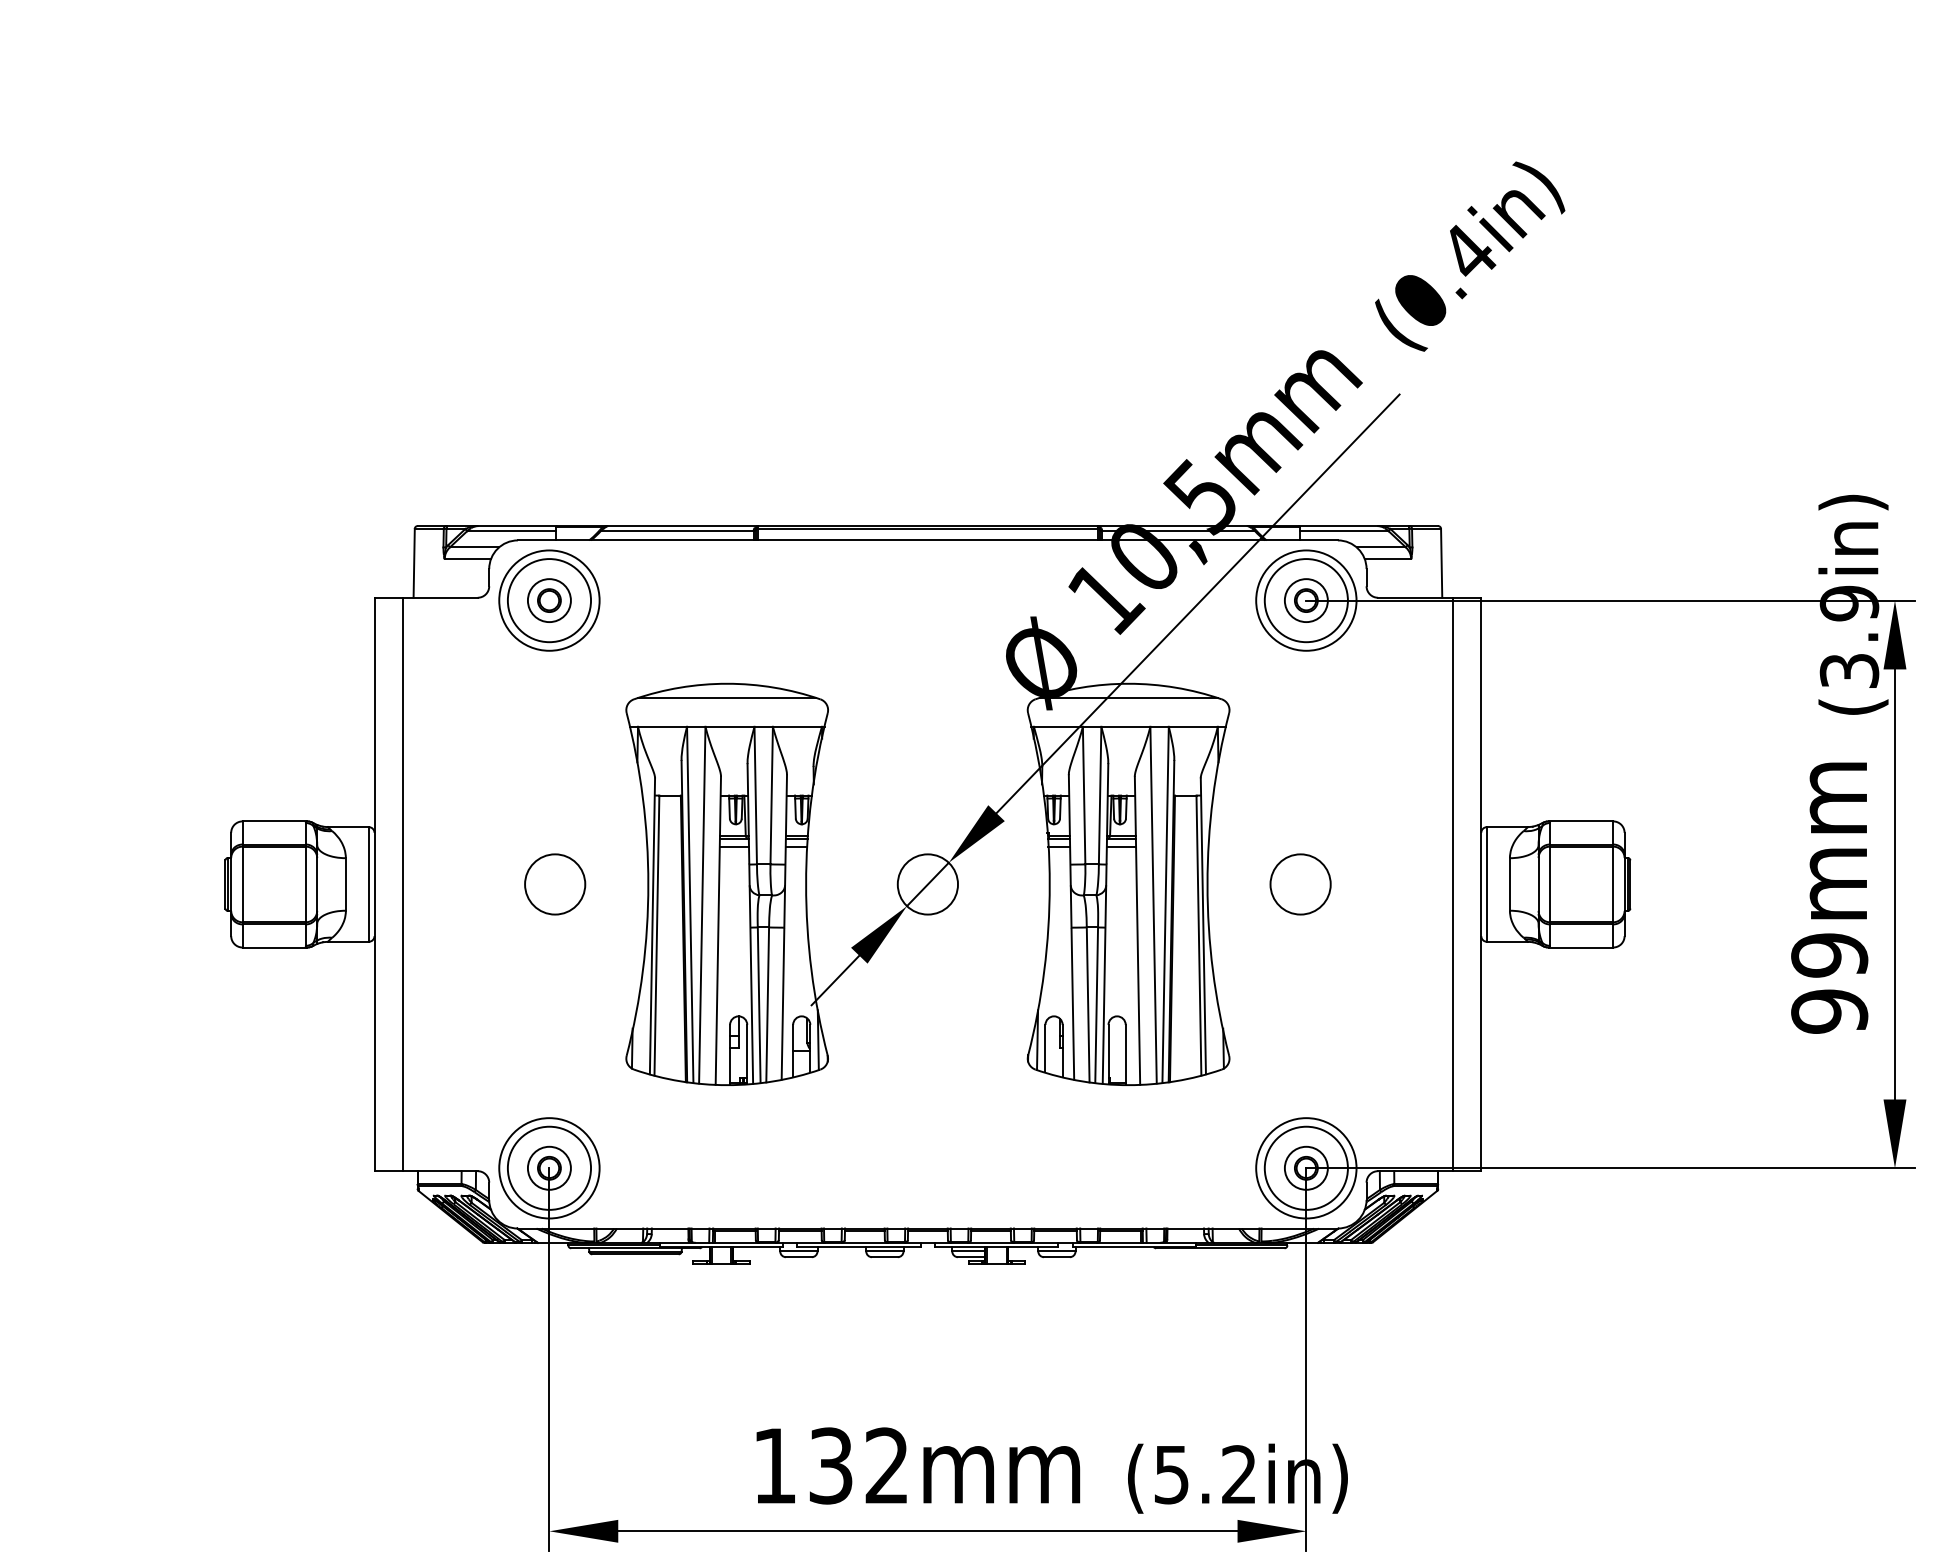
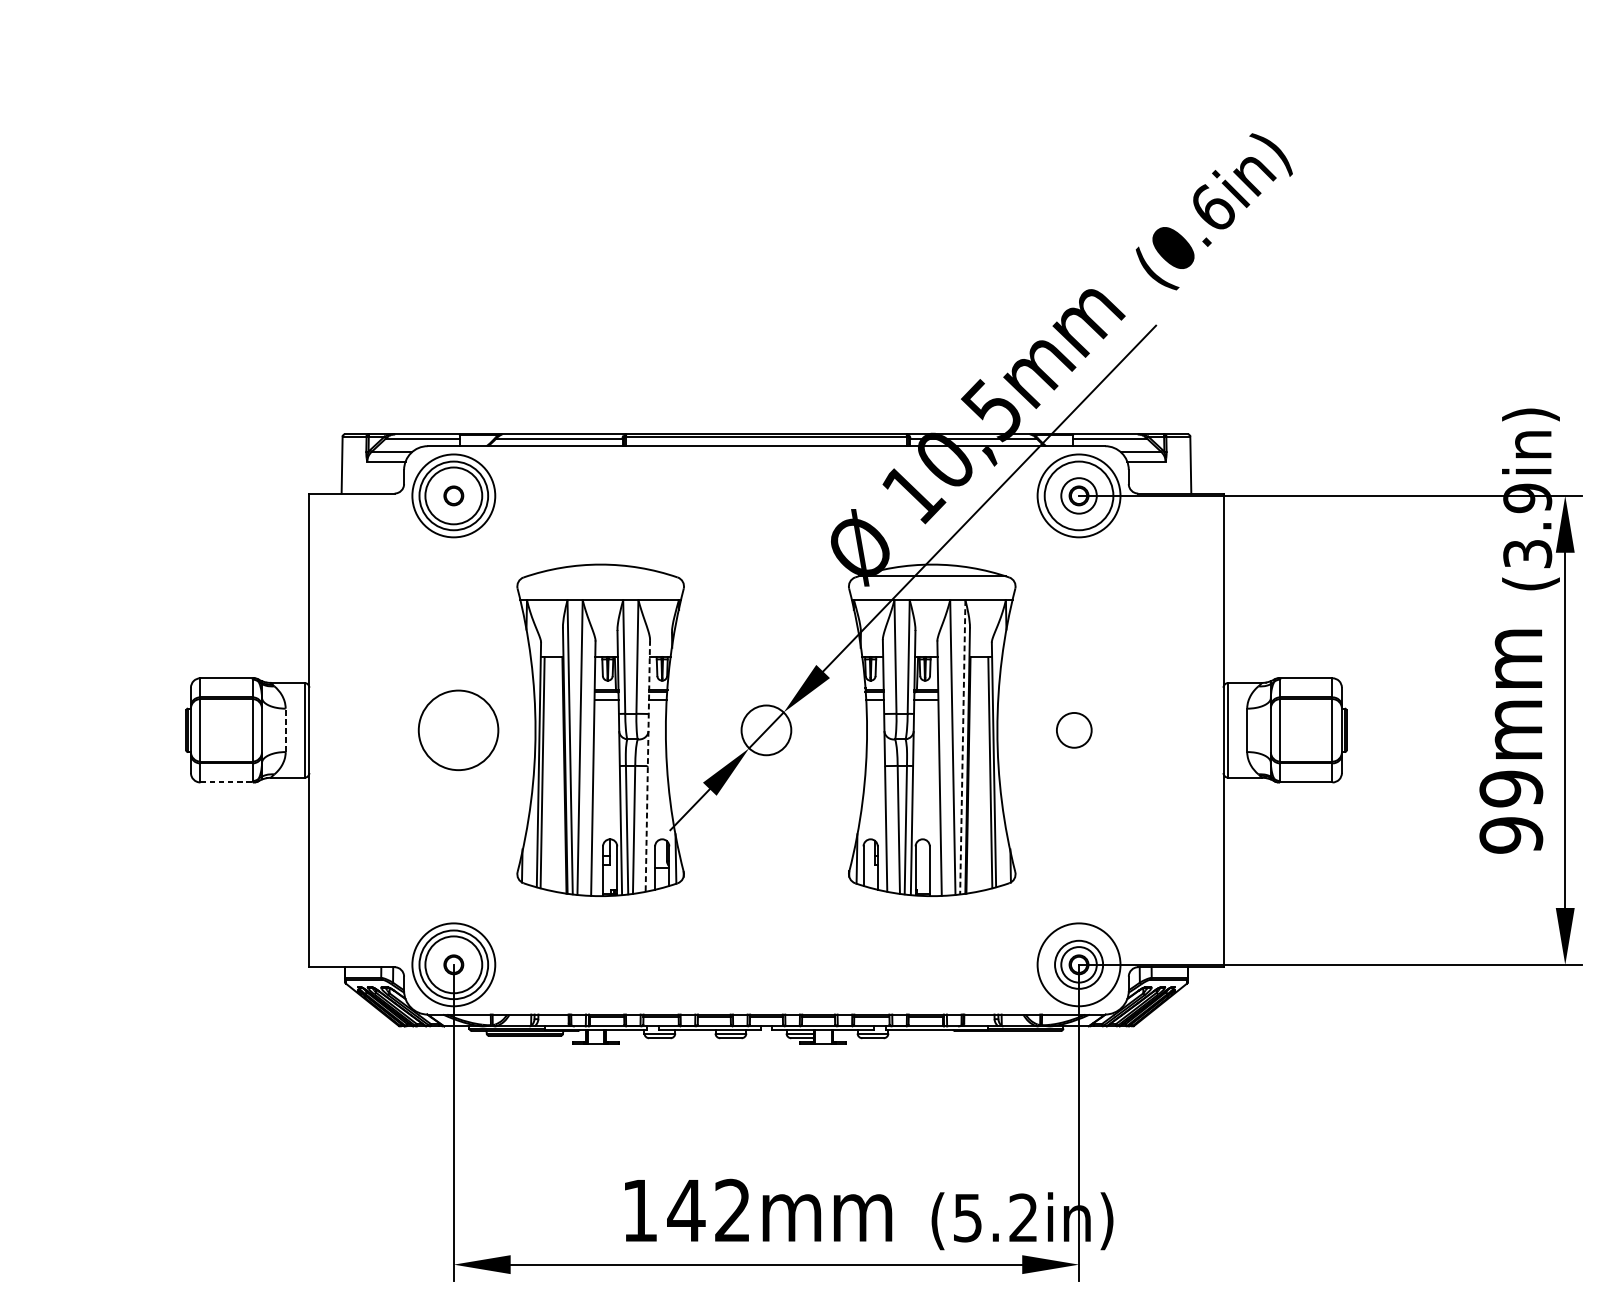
text: (1470, 250) -> (1214, 206), (0.4in) -> (0.6in)
circle: (548, 600) -> (453, 495), size x1.6
line: (727, 698) -> (600, 576), removed
line: (345, 883) -> (285, 729), solid -> dashed
line: (403, 884) -> (333, 730), removed
circle: (555, 884) -> (458, 730), size x1.6
circle: (1300, 884) -> (1074, 730), size x0.7
line: (1452, 884) -> (1199, 730), removed
line: (1165, 905) -> (962, 747), solid -> dashed
line: (784, 927) -> (647, 765), solid -> dashed
line: (275, 947) -> (227, 782), solid -> dashed
circle: (548, 1167) -> (453, 964), size x1.6
circle: (1305, 1167) -> (1078, 964), size x0.7
text: (830, 1465) -> (685, 1210), 132mm -> 142mm

